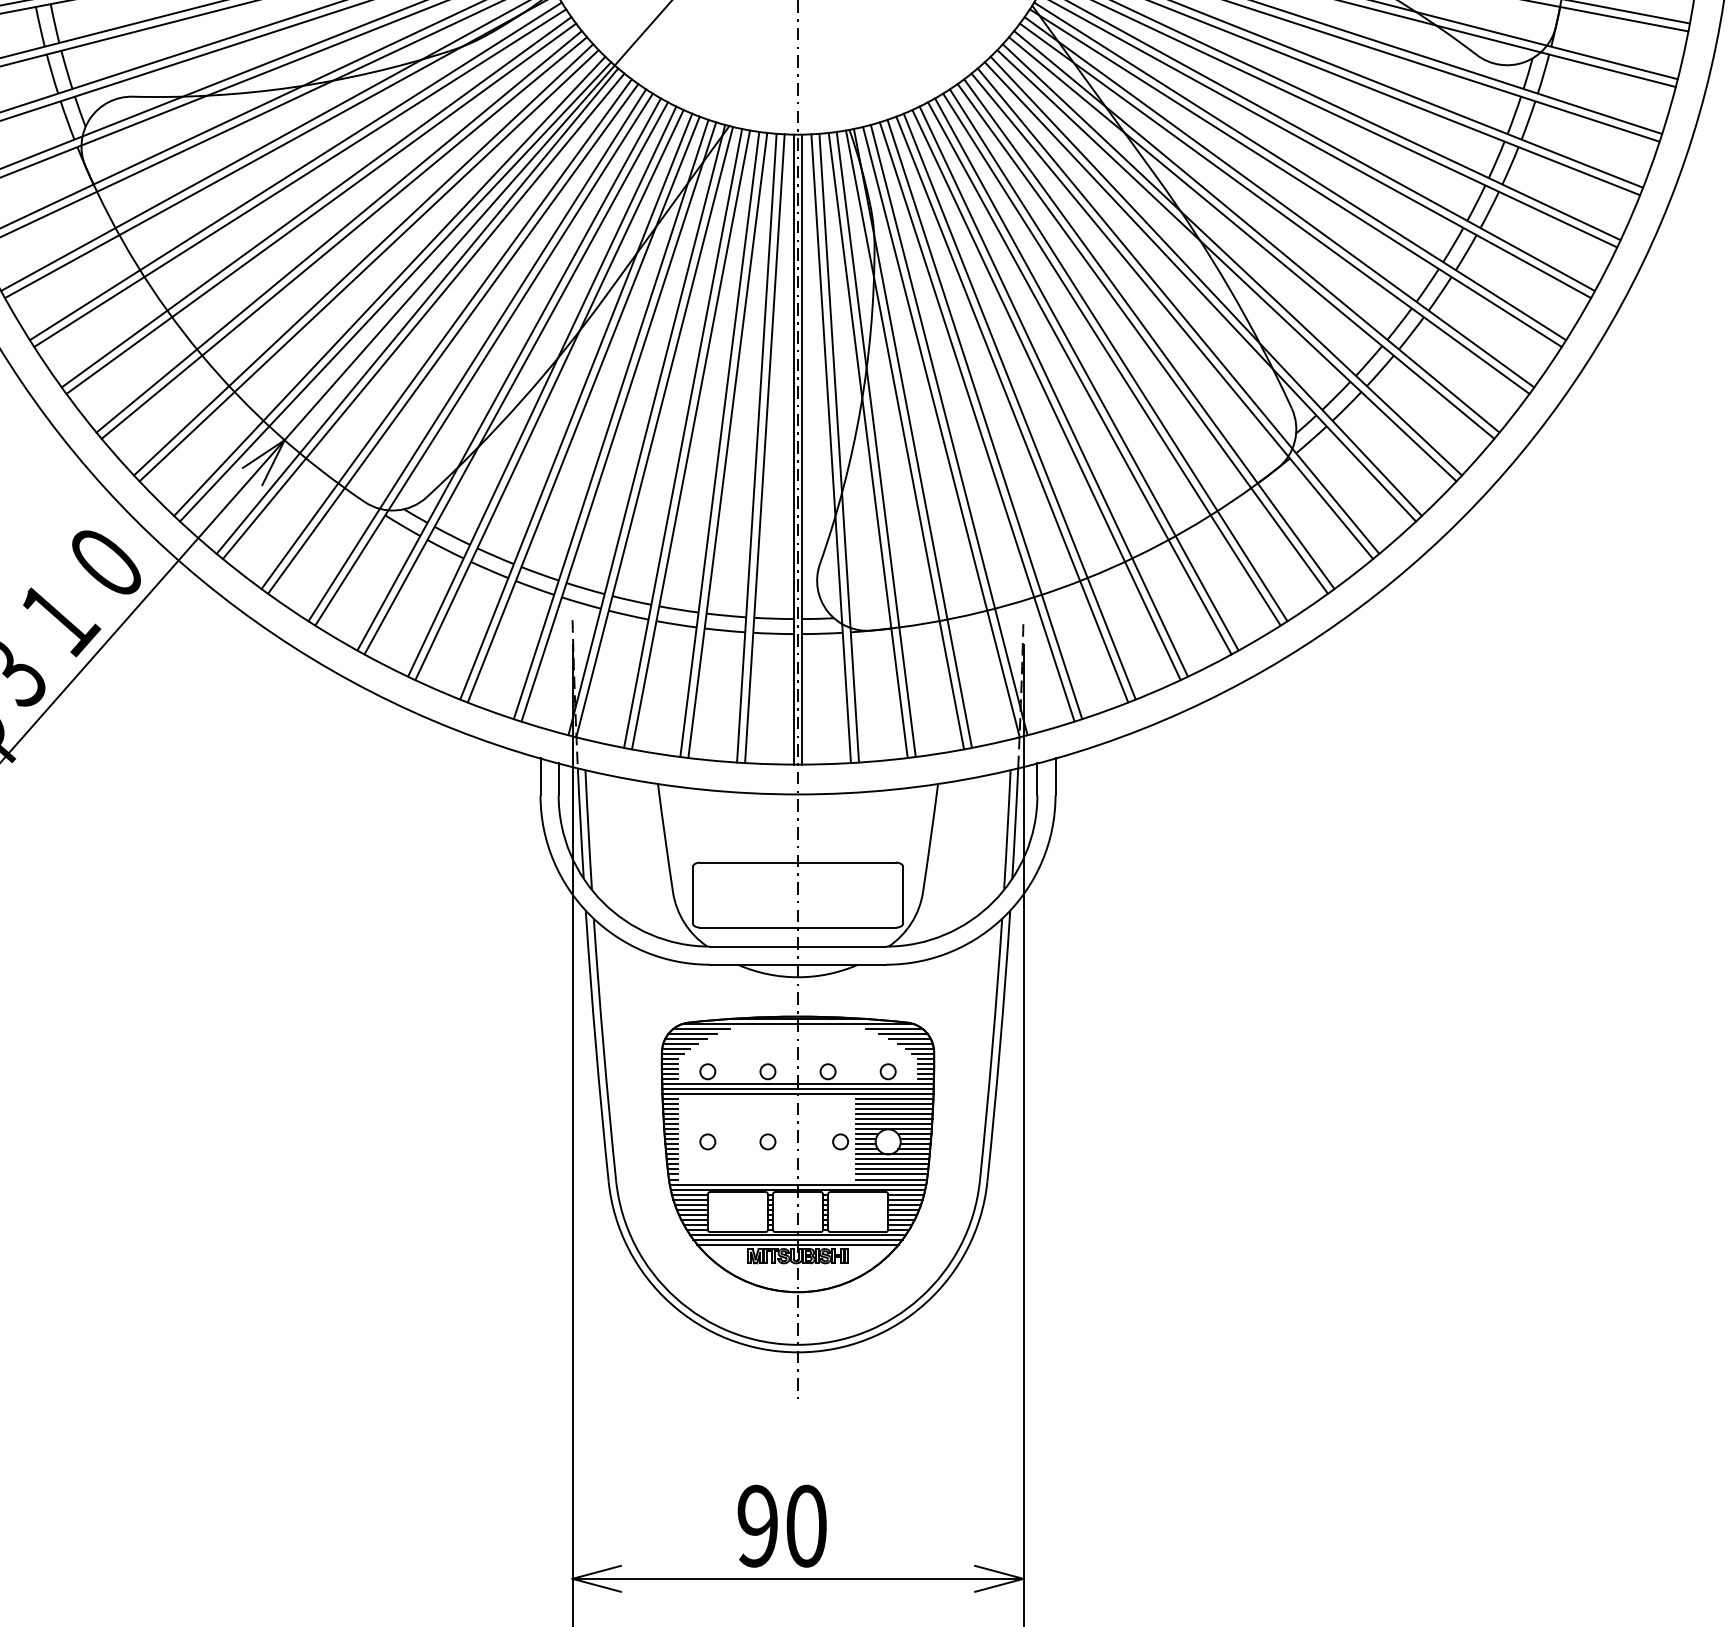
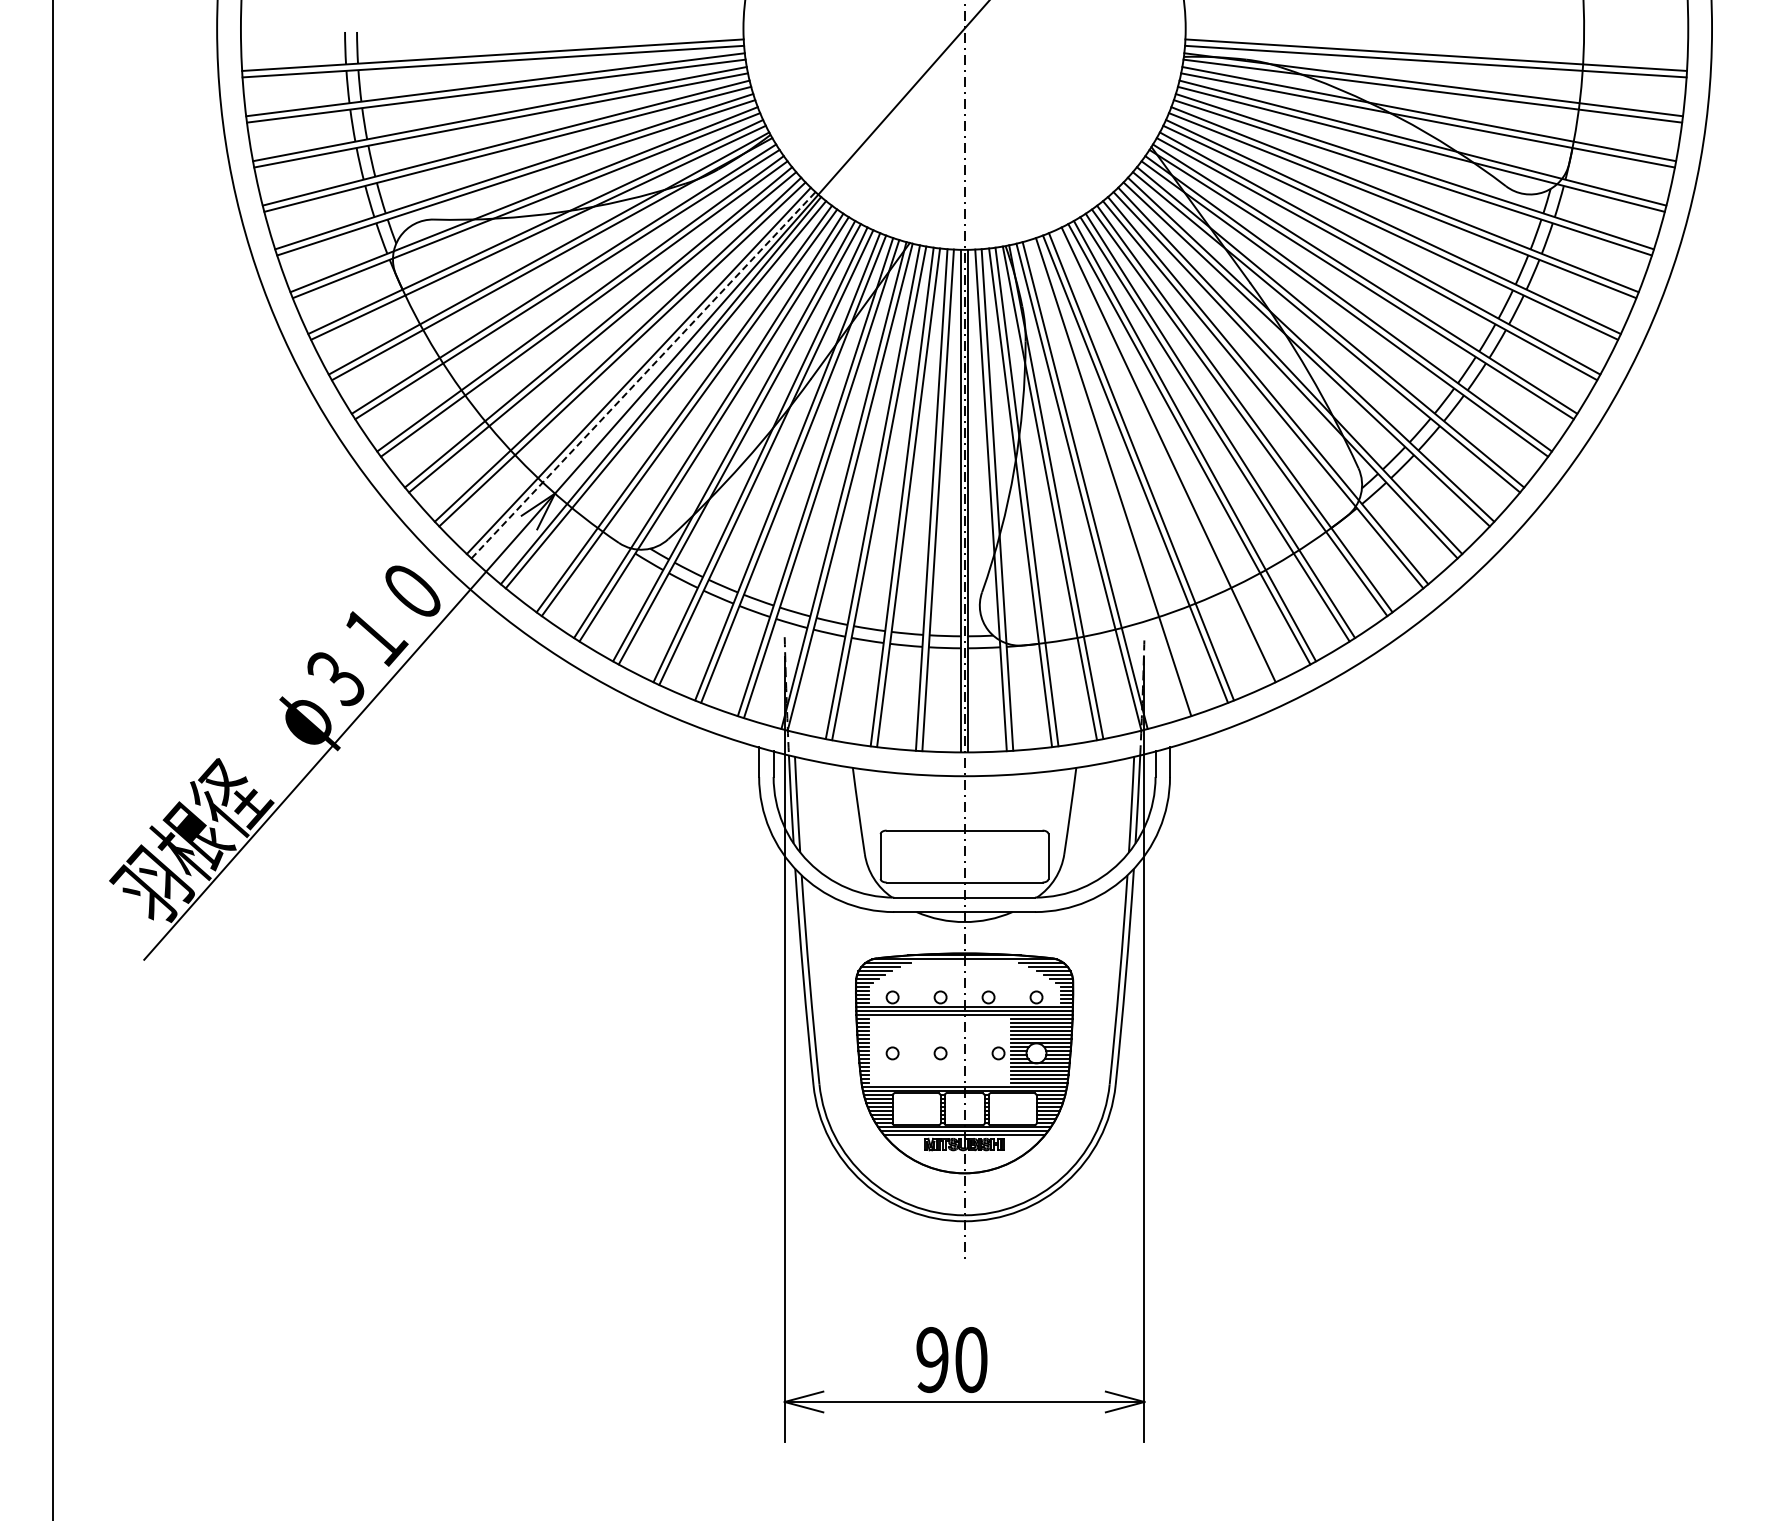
line: (395, 290) -> (643, 374), solid -> dashed
line: (1046, 394) -> (1162, 457), removed
line: (977, 421) -> (1107, 478), removed

